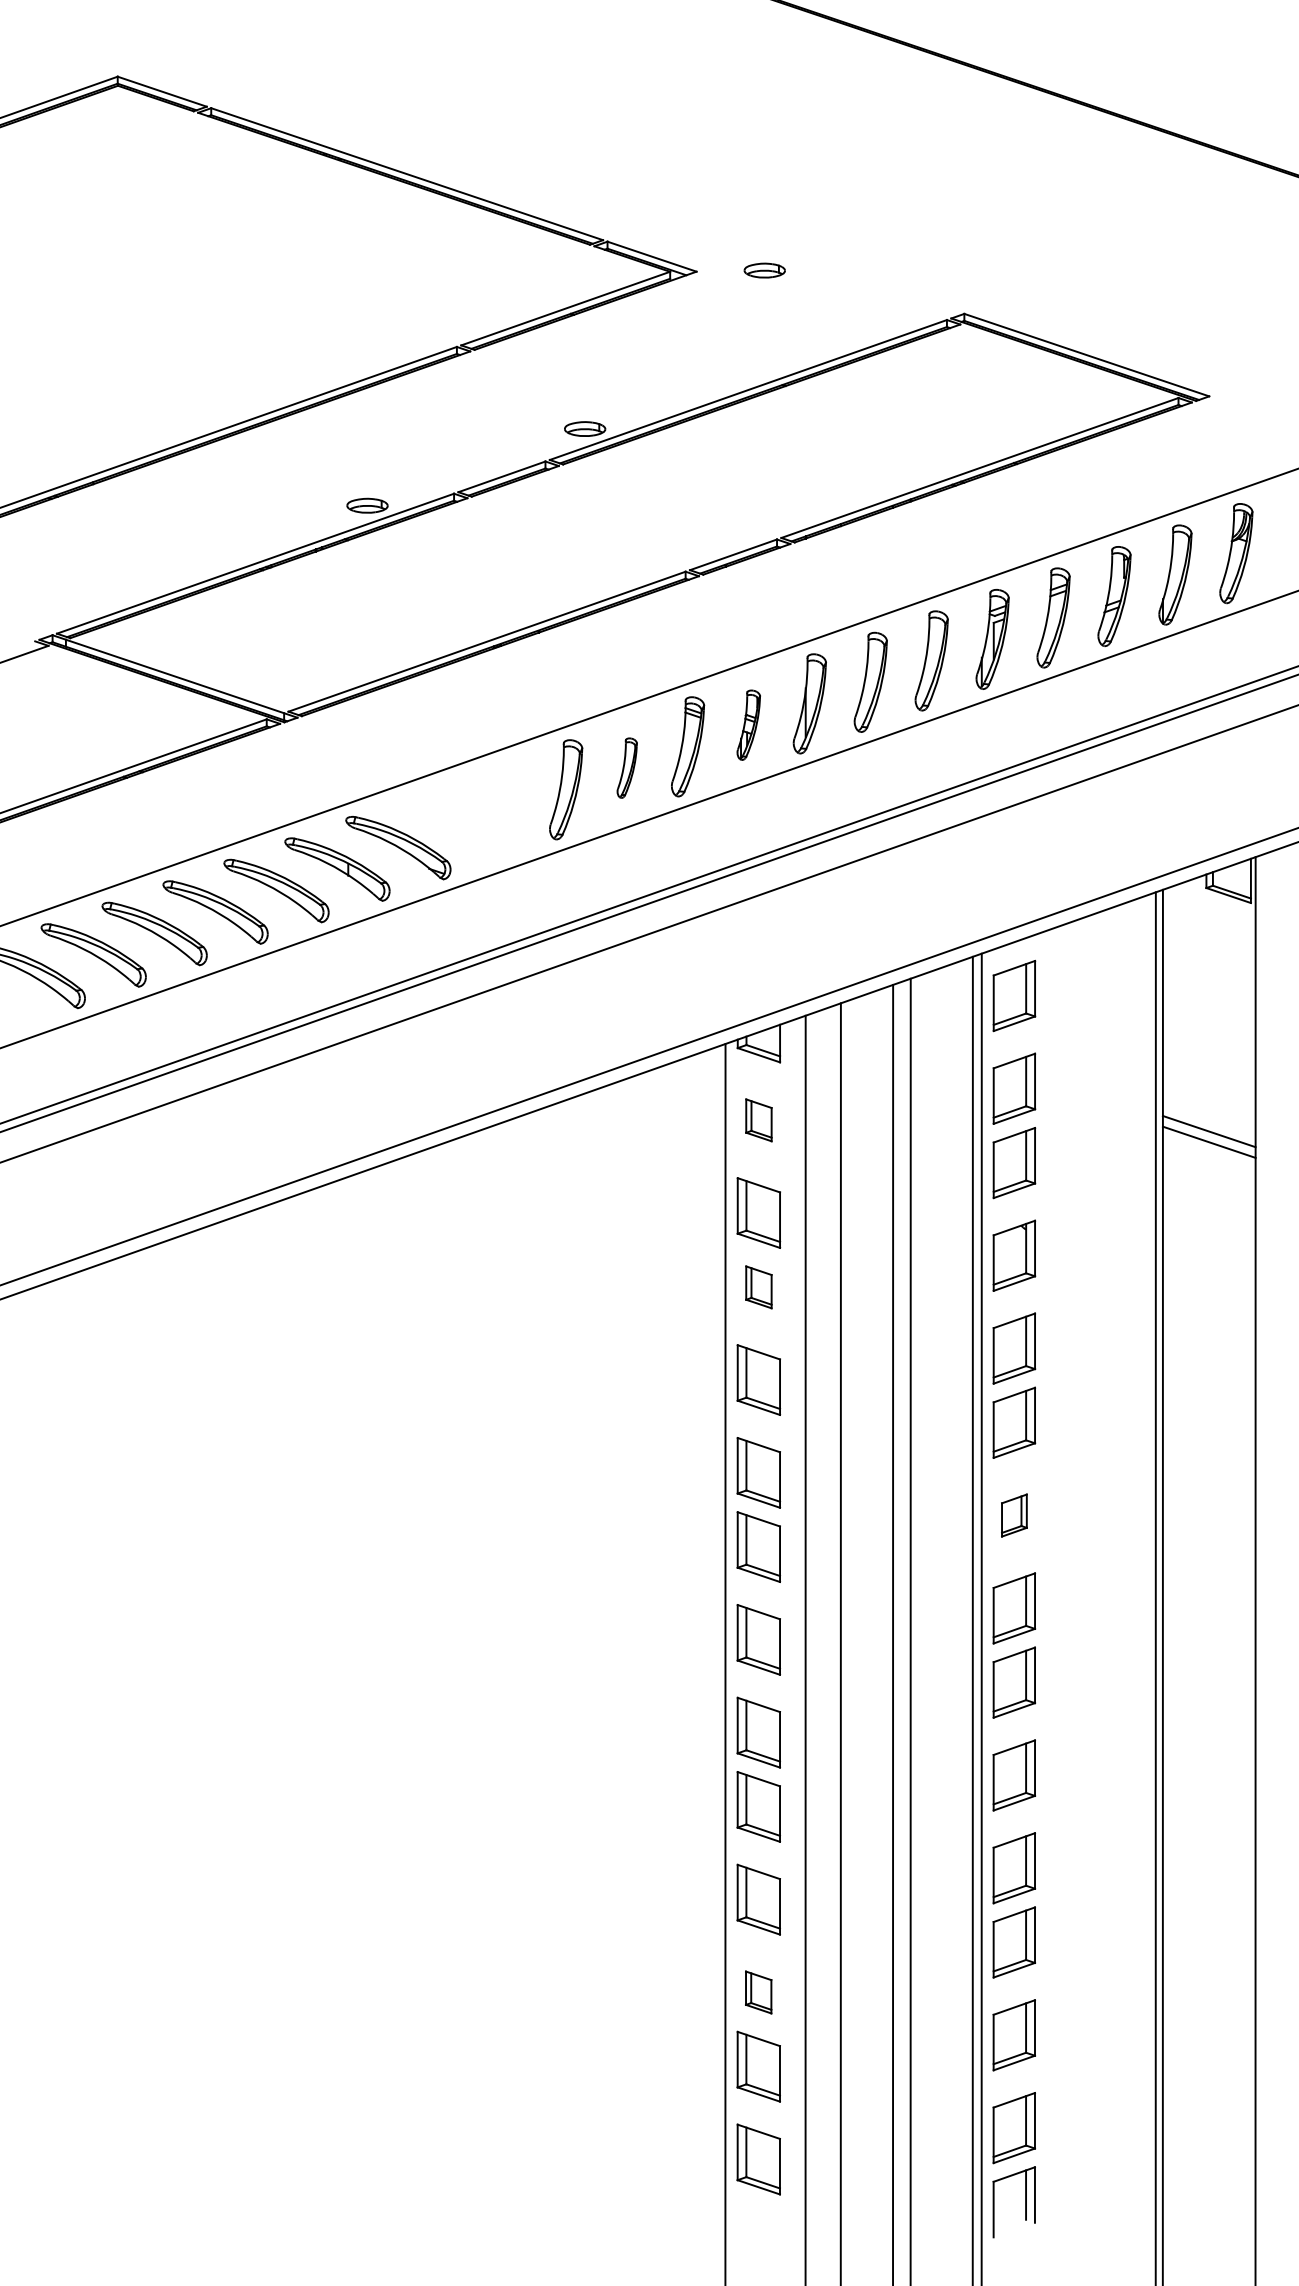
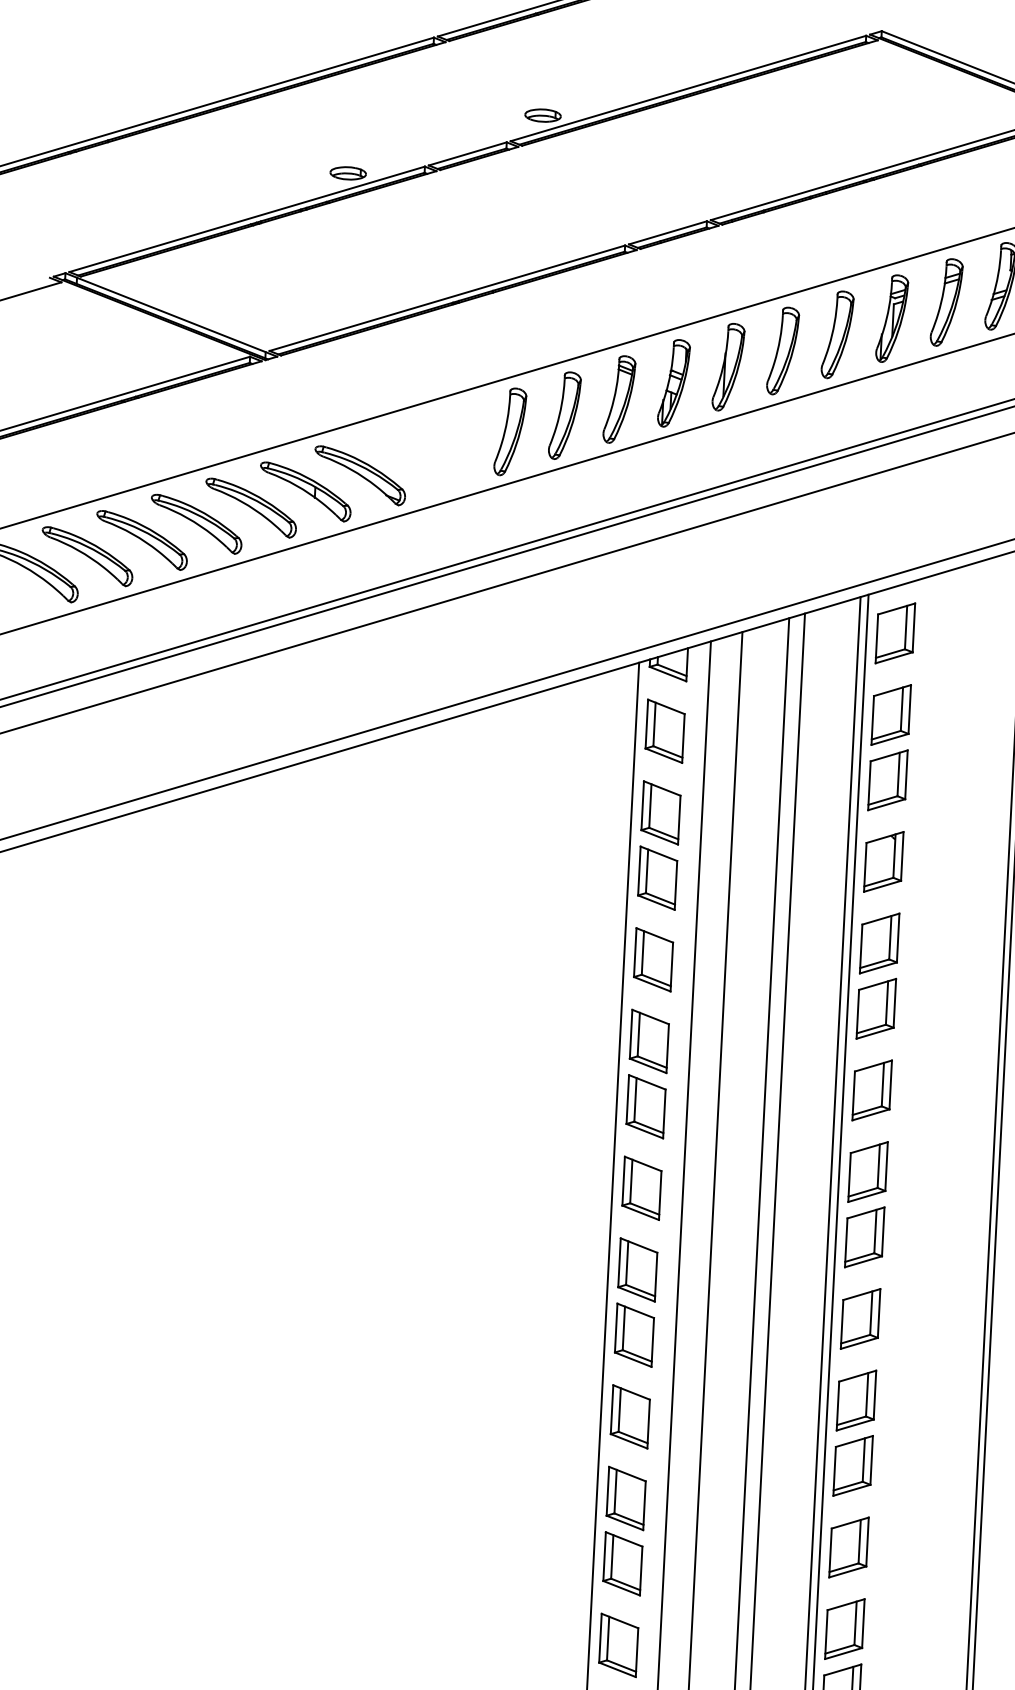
part: (748, 724) -> (673, 382), size x1.43
part: (627, 767) -> (565, 415), size x1.67
part: (758, 1120) -> (664, 731), size x1.67
part: (758, 1287) -> (657, 878), size x1.67
part: (1014, 1515) -> (872, 1090), size x1.67
part: (758, 1992) -> (625, 1498), size x1.67

